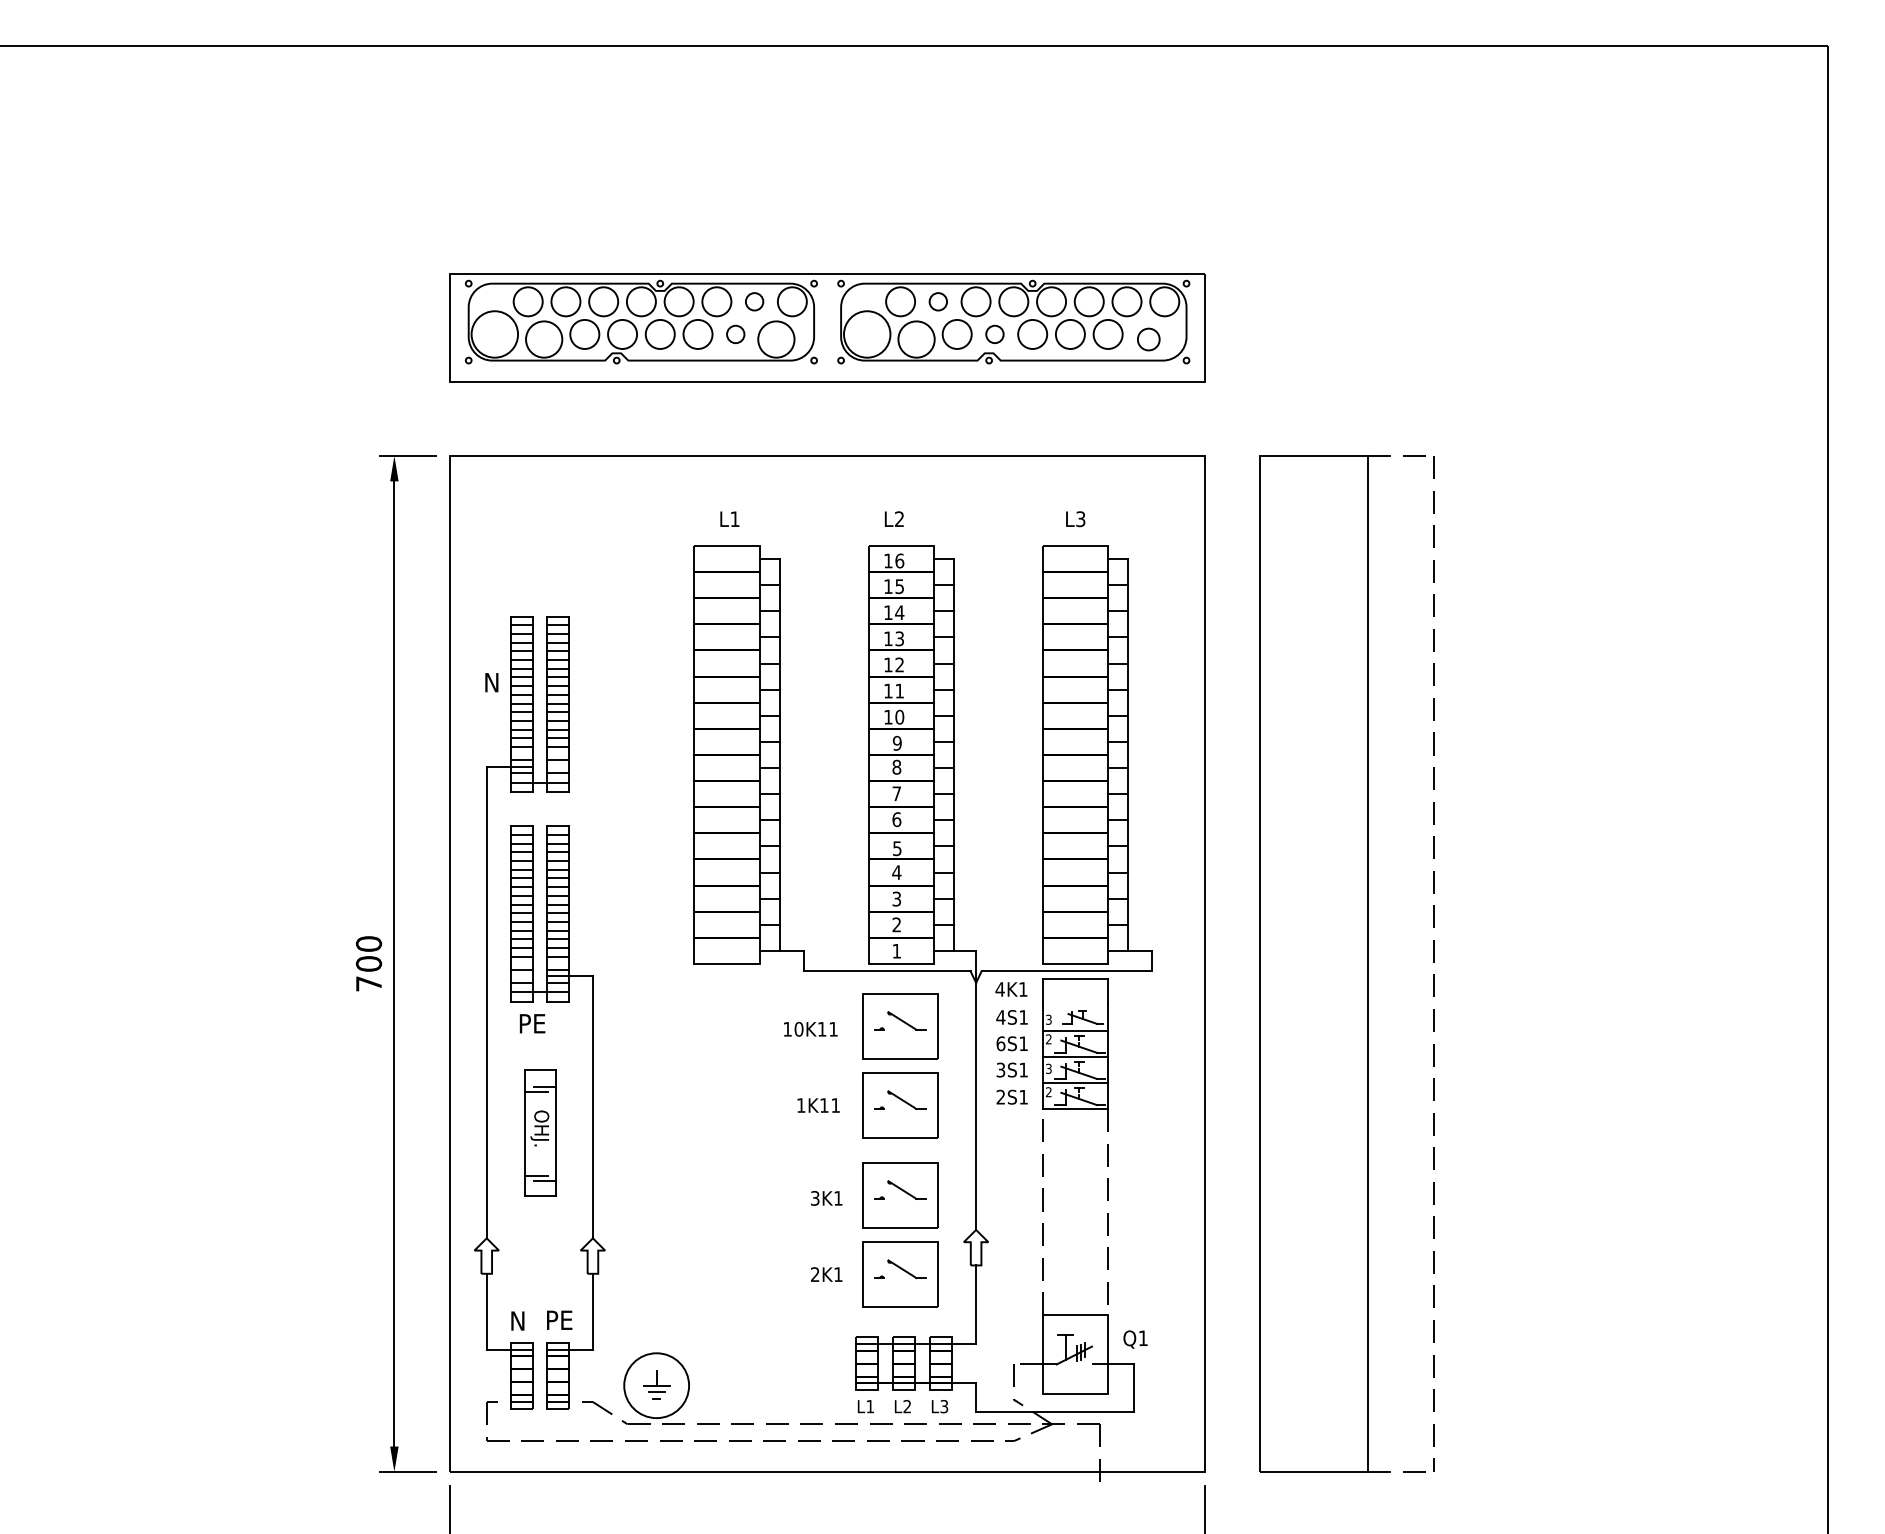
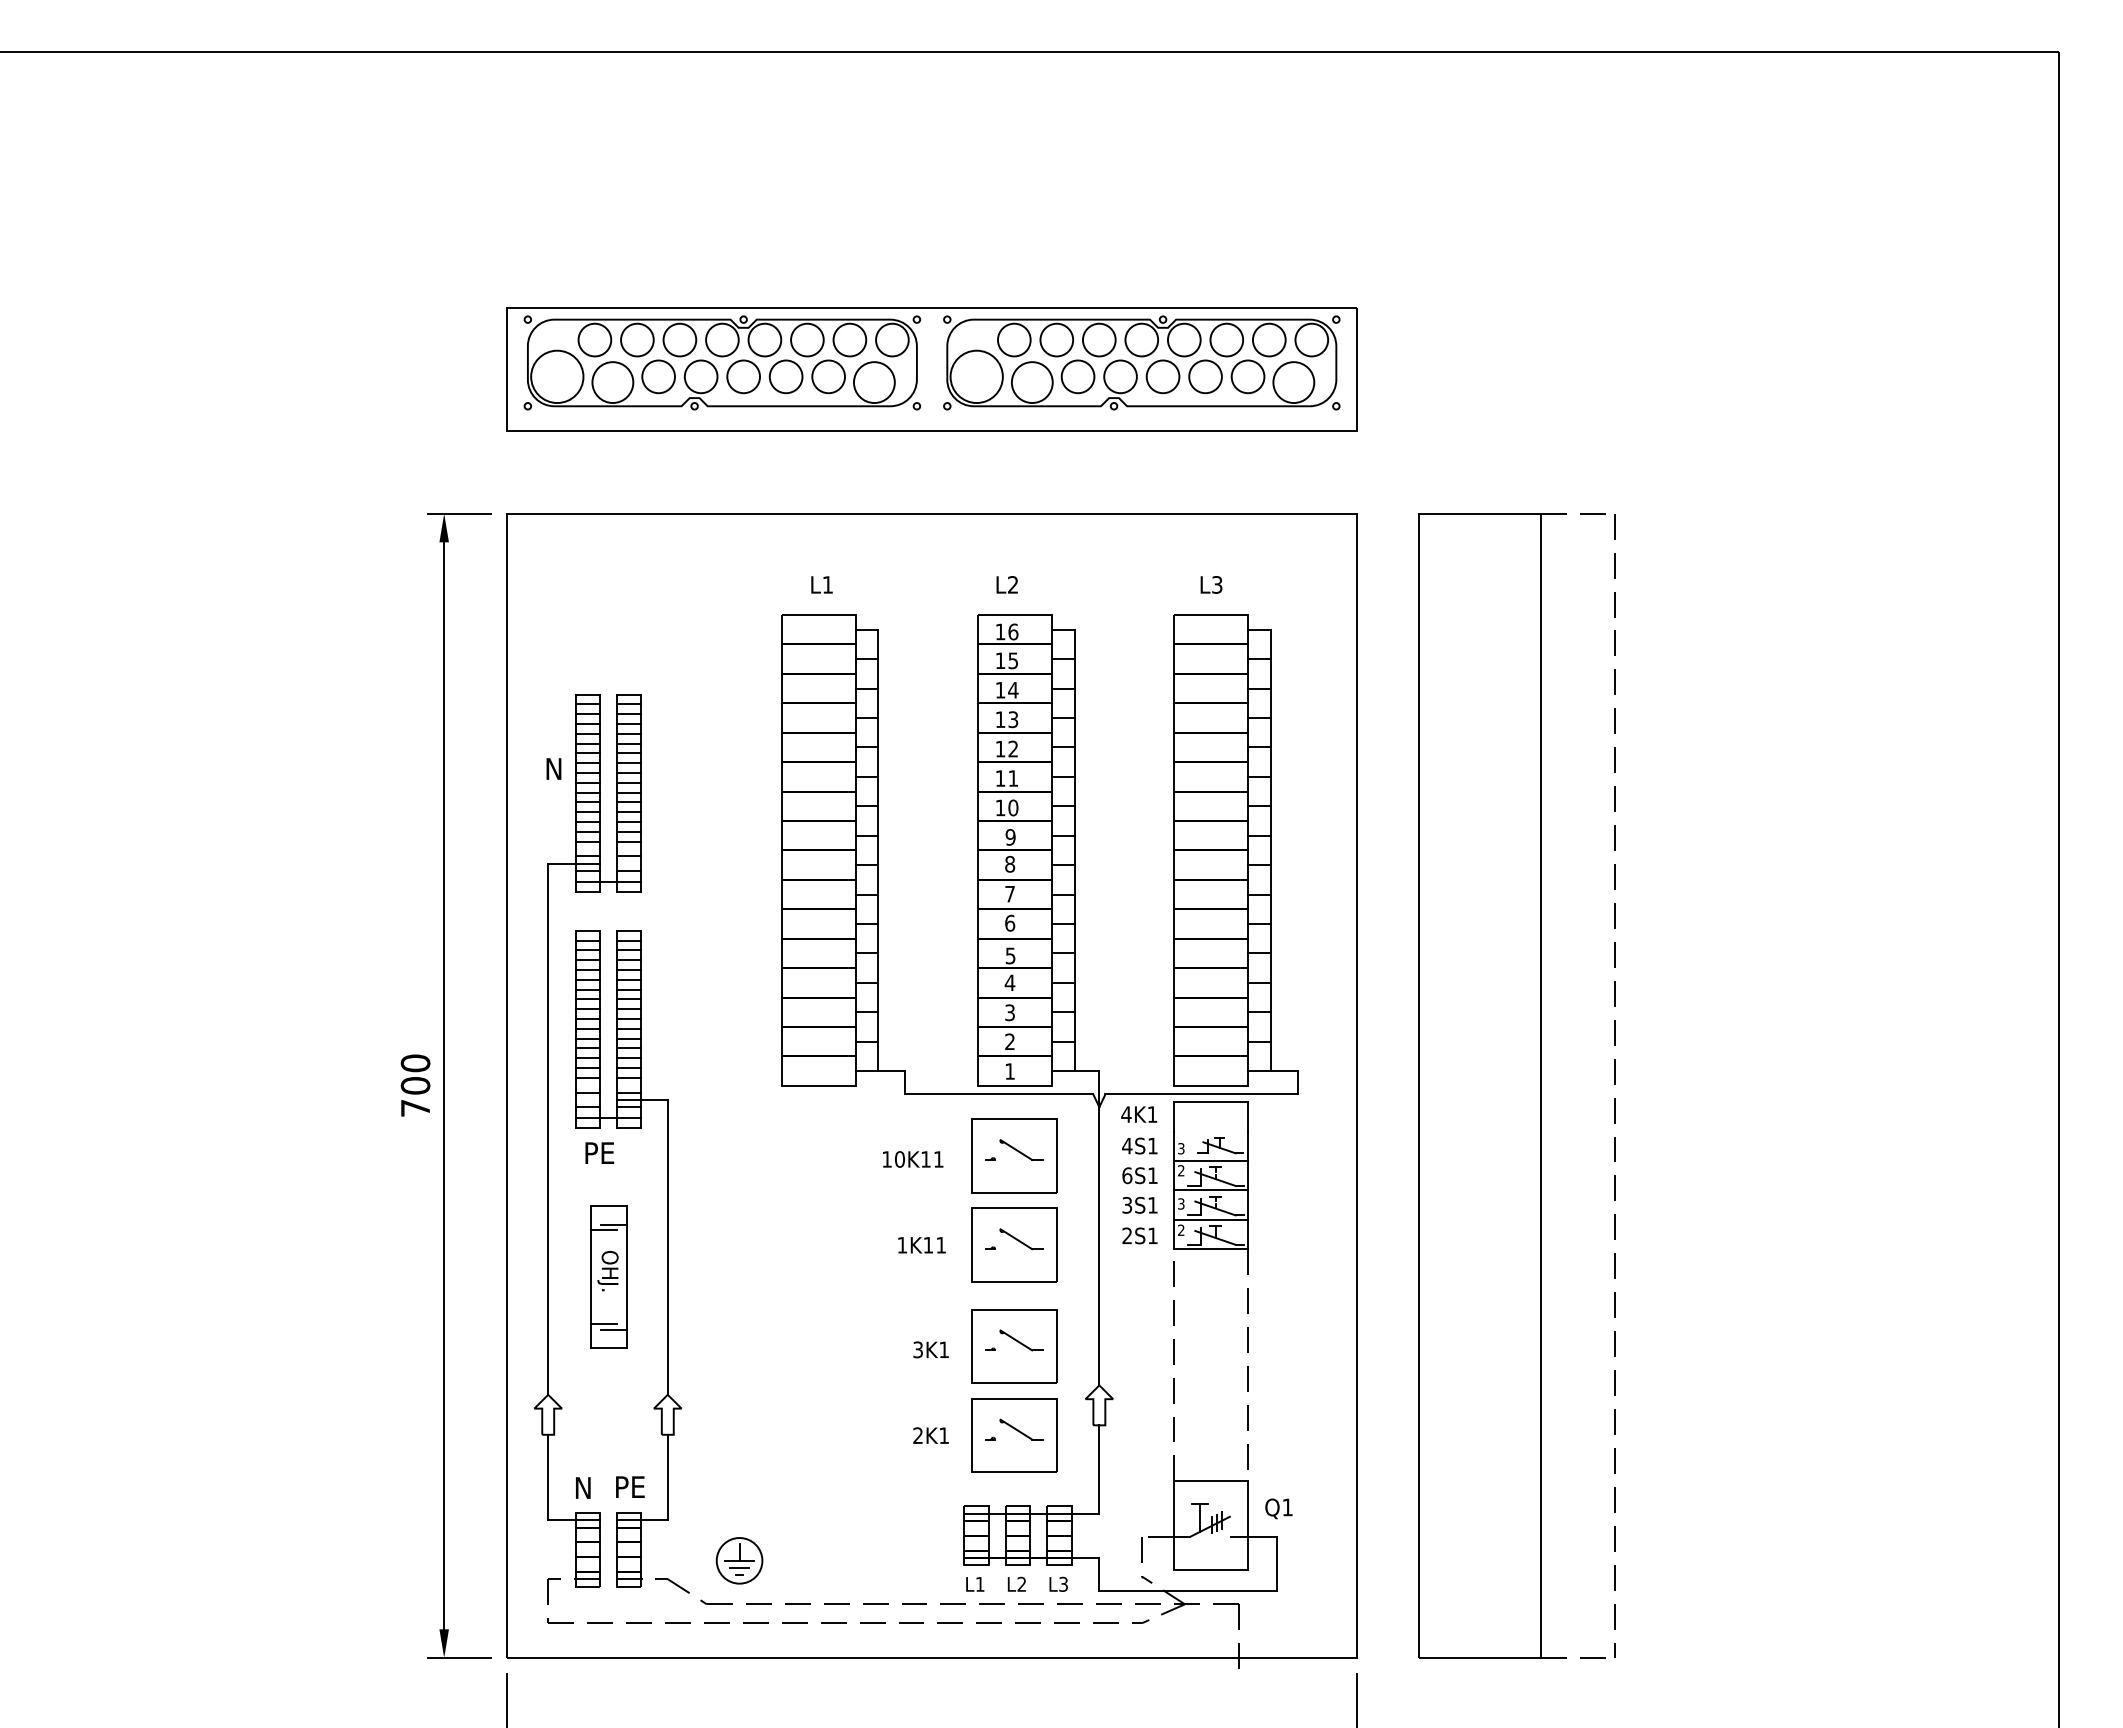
circle: (754, 301) -> (849, 339), size x1.67
circle: (938, 301) -> (1056, 339), size x1.67
circle: (735, 334) -> (828, 376), size x1.67
circle: (994, 334) -> (1120, 376), size x1.67
circle: (1148, 339) -> (1293, 382), size x1.67
circle: (656, 1385) -> (739, 1560), size x0.62

